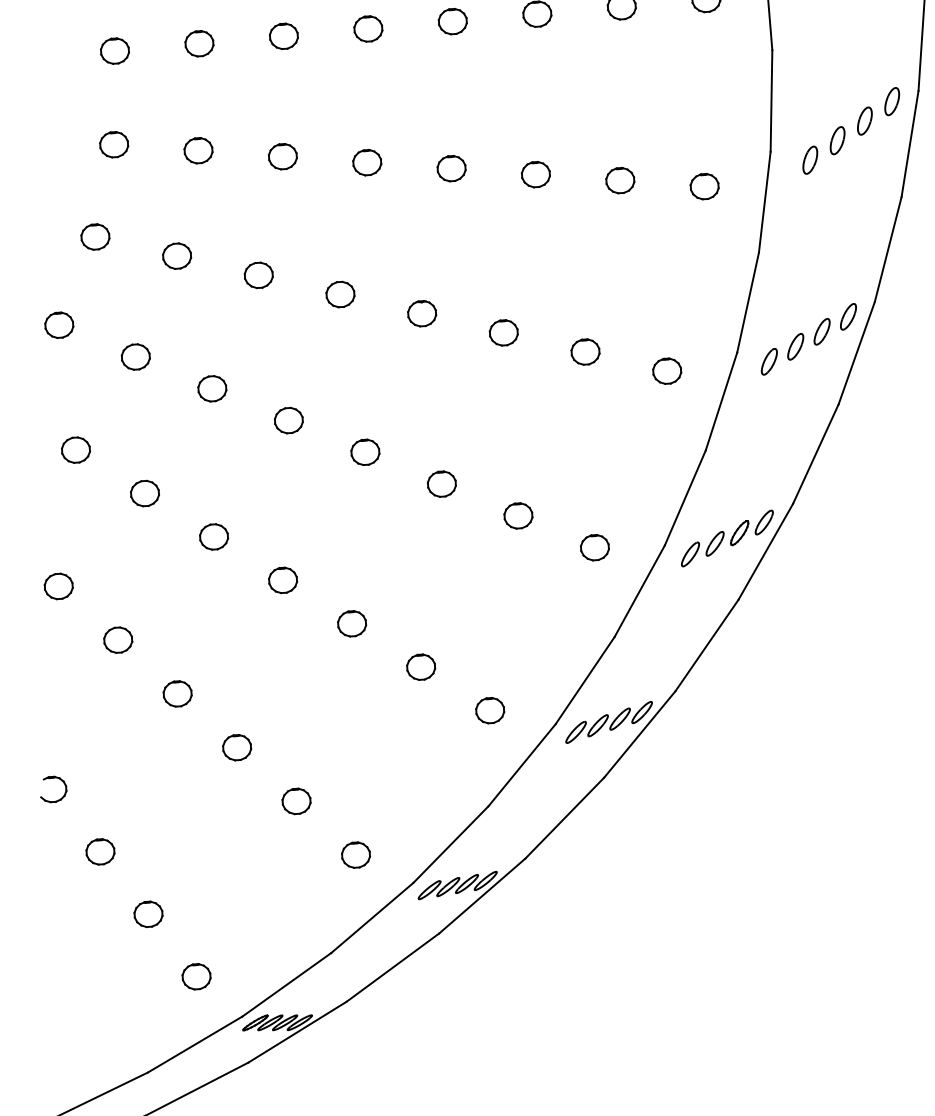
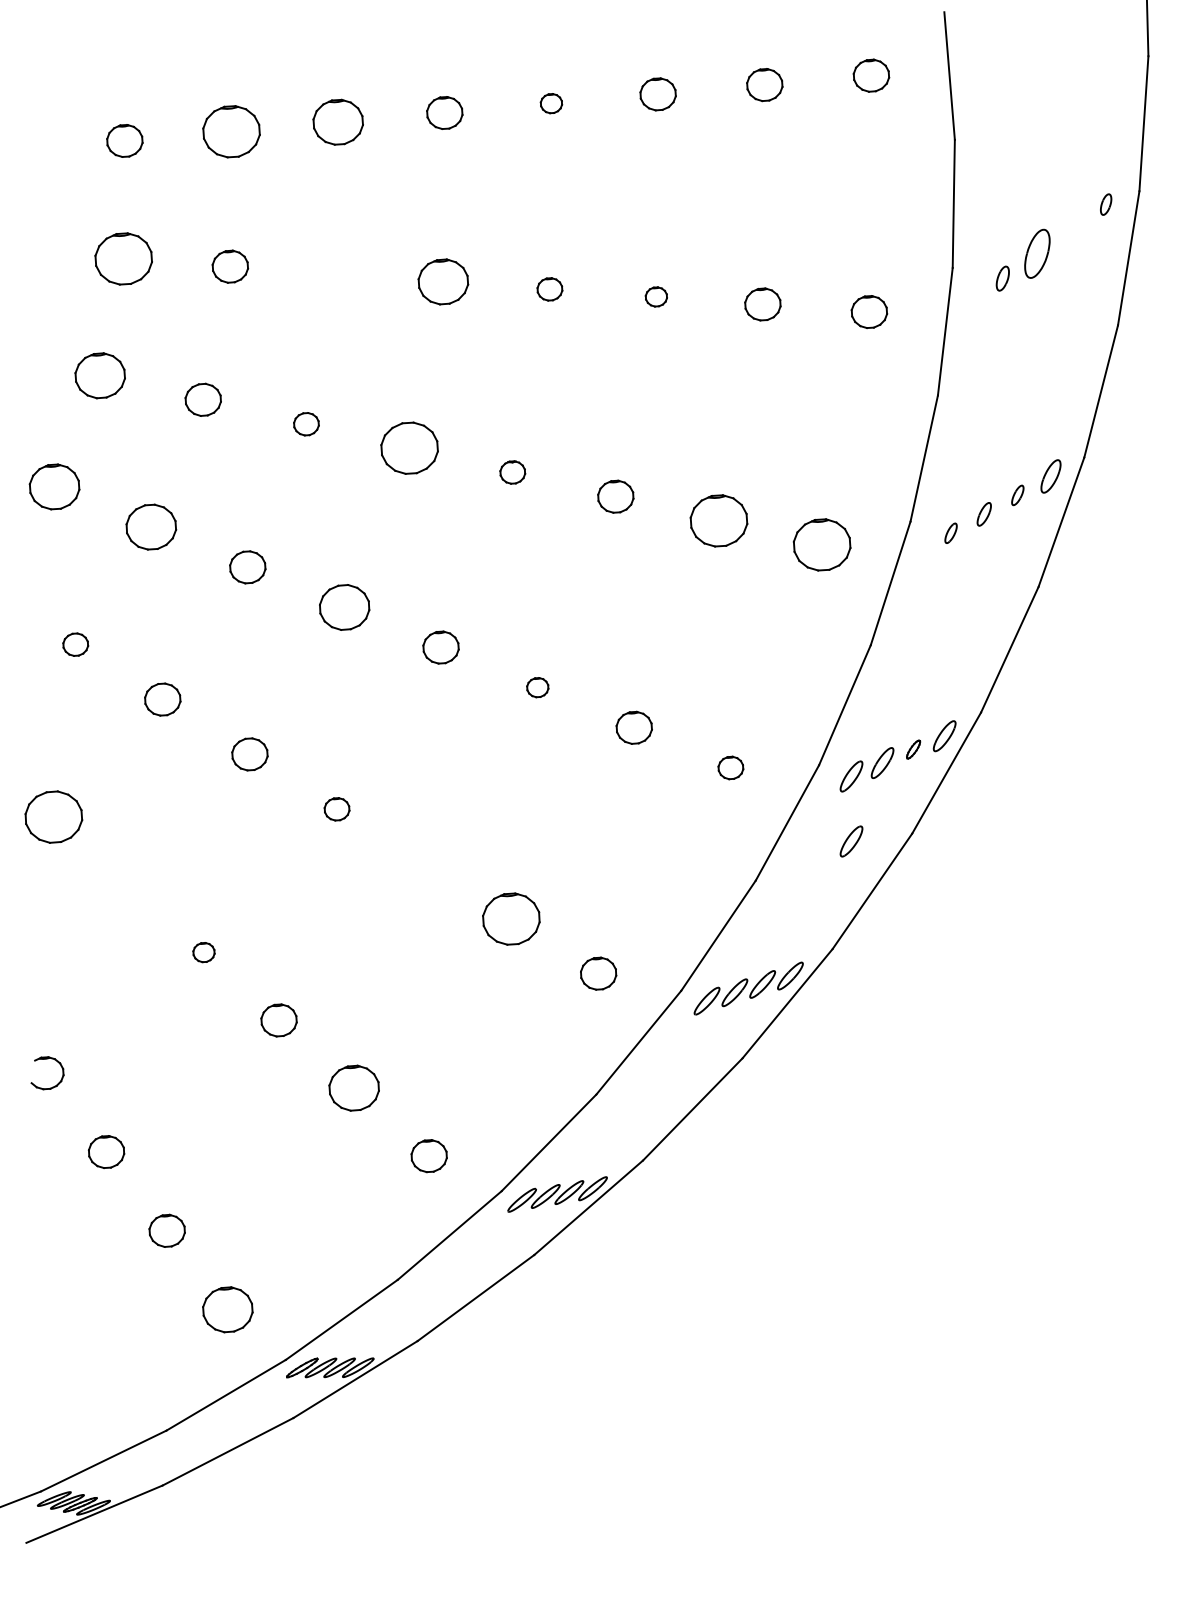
part: (452, 21) -> (551, 103), size x0.6
part: (283, 36) -> (337, 122), size x1.4
part: (199, 43) -> (231, 131), size x1.6
part: (891, 101) -> (1105, 204), size x0.6
part: (864, 121) -> (1071, 229), removed
part: (836, 141) -> (1036, 254), size x1.4
part: (113, 145) -> (123, 259), size x1.6
part: (282, 156) -> (336, 274), removed
part: (810, 160) -> (1002, 278), size x0.7
part: (367, 162) -> (443, 281), size x1.4
part: (451, 168) -> (549, 289), size x0.7
part: (536, 174) -> (656, 296), size x0.6
part: (94, 236) -> (99, 375), size x1.4
part: (258, 275) -> (306, 424), size x0.7
part: (340, 294) -> (409, 448), size x1.6
part: (421, 313) -> (512, 472), size x0.7
part: (59, 325) -> (54, 487), size x1.4
part: (821, 331) -> (1017, 495), size x0.6
part: (795, 346) -> (983, 514), size x0.7
part: (585, 351) -> (718, 520), size x1.6
part: (135, 357) -> (150, 527), size x1.4
part: (768, 362) -> (950, 533), size x0.6
part: (666, 371) -> (821, 545), size x1.6
part: (288, 420) -> (343, 607), size x1.4
part: (75, 449) -> (75, 644), size x0.7
part: (441, 483) -> (537, 687), size x0.6
part: (739, 533) -> (913, 749), size x0.6
part: (594, 547) -> (730, 767), size x0.7
part: (282, 580) -> (336, 809), size x0.7
part: (58, 586) -> (53, 816), size x1.6
part: (690, 605) -> (851, 841), added
part: (351, 623) -> (423, 863), removed
part: (117, 640) -> (128, 884), removed
part: (421, 666) -> (511, 918), size x1.6
part: (177, 693) -> (203, 952), size x0.6
part: (296, 801) -> (353, 1088), size x1.4
part: (196, 976) -> (227, 1309), size x1.4

